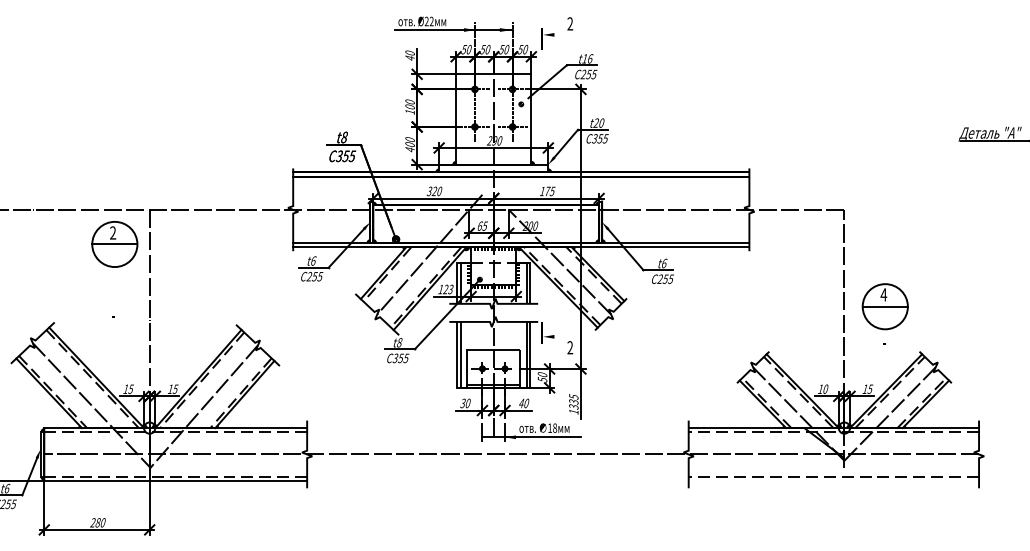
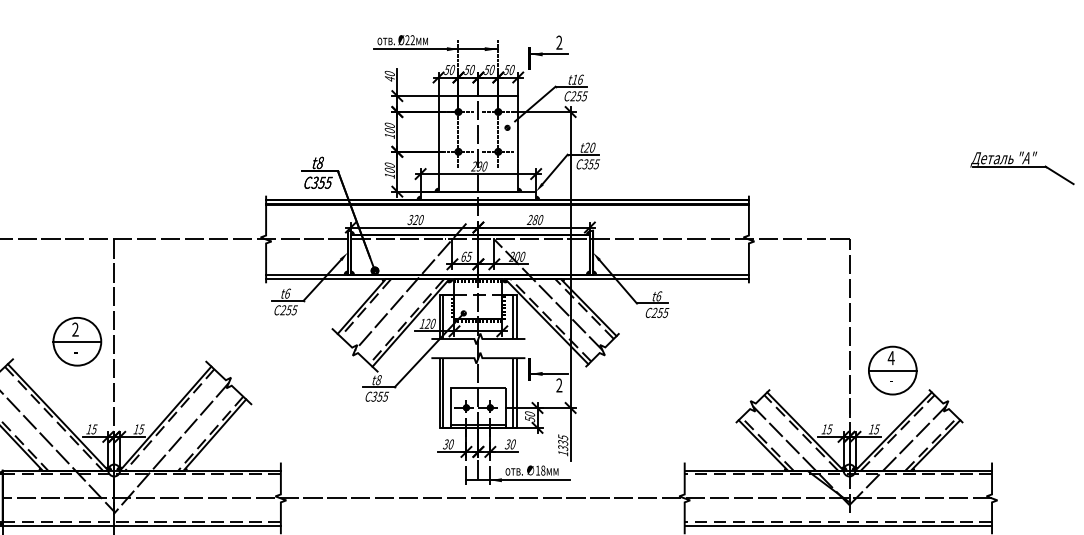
line: (560, 34) -> (549, 53), added
text: (409, 149) -> (389, 175), 400 -> 100
text: (547, 191) -> (535, 220), 175 -> 280
part: (114, 244) -> (76, 341), moved
text: (450, 289) -> (432, 323), 123 -> 120
part: (884, 306) -> (891, 370), moved
line: (560, 336) -> (549, 373), added
text: (825, 388) -> (829, 428), 10 -> 15
text: (521, 403) -> (507, 444), 40 -> 30
line: (833, 480) -> (837, 525), added

